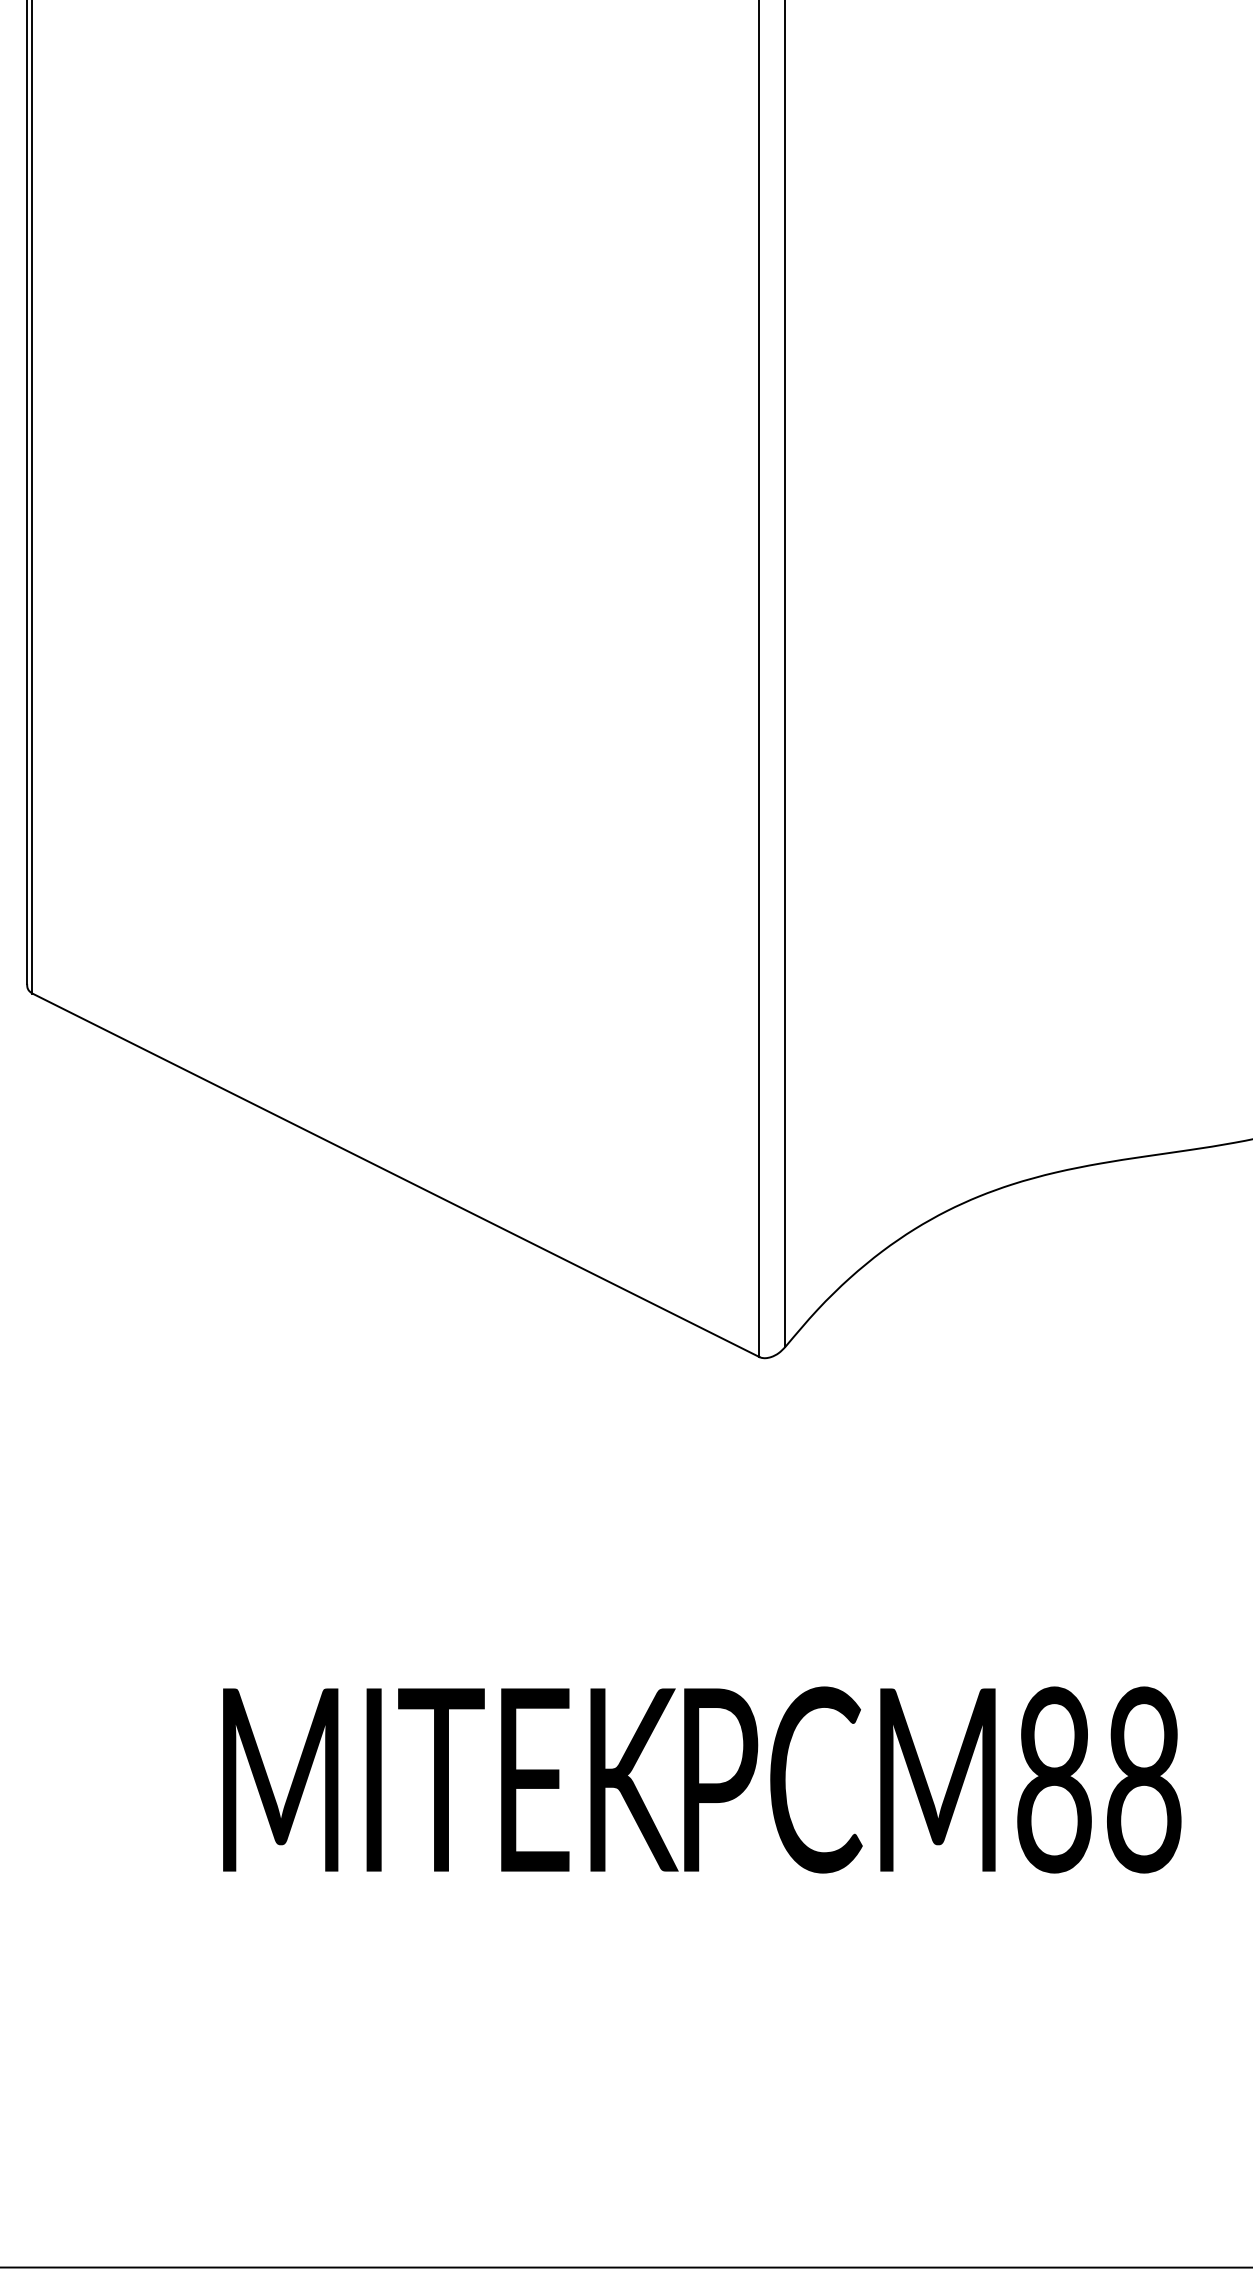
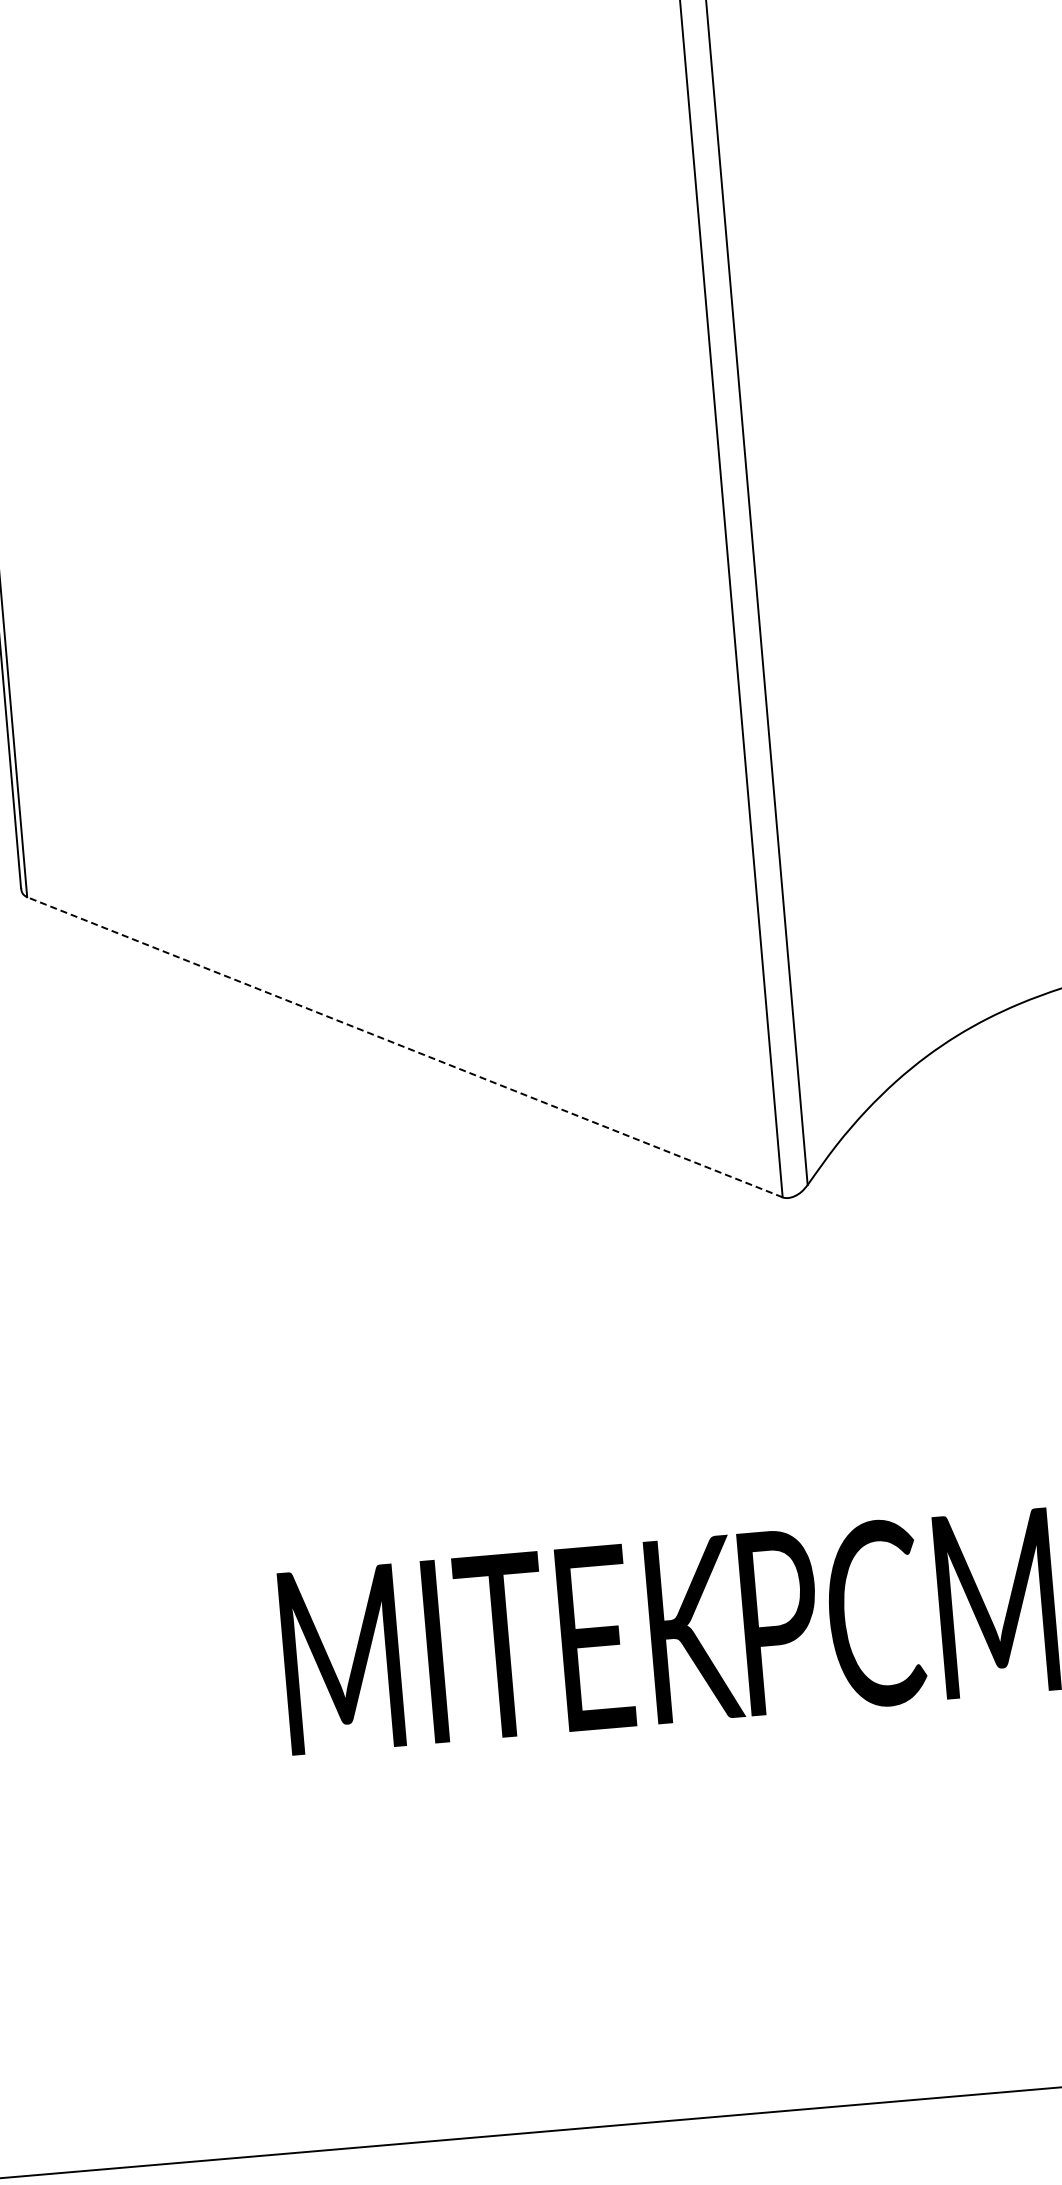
line: (395, 1175) -> (404, 1047), solid -> dashed

